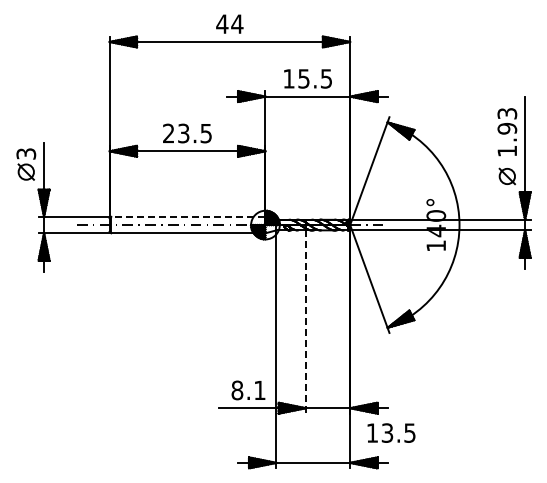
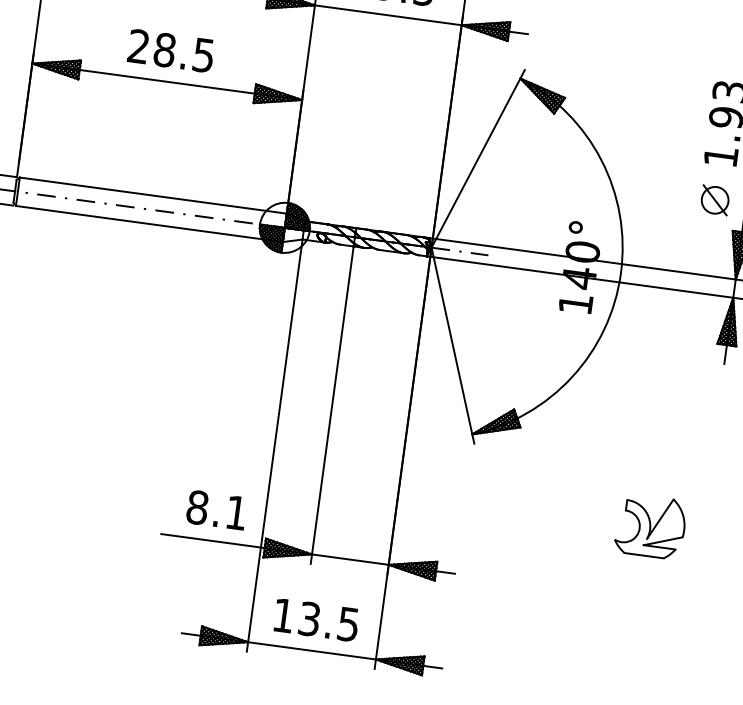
text: (183, 133) -> (164, 50), 23.5 -> 28.5
line: (187, 216) -> (151, 194), dashed -> solid
line: (305, 322) -> (331, 405), dashed -> solid
part: (495, 365) -> (650, 524), added
text: (391, 432) -> (316, 619), moved

